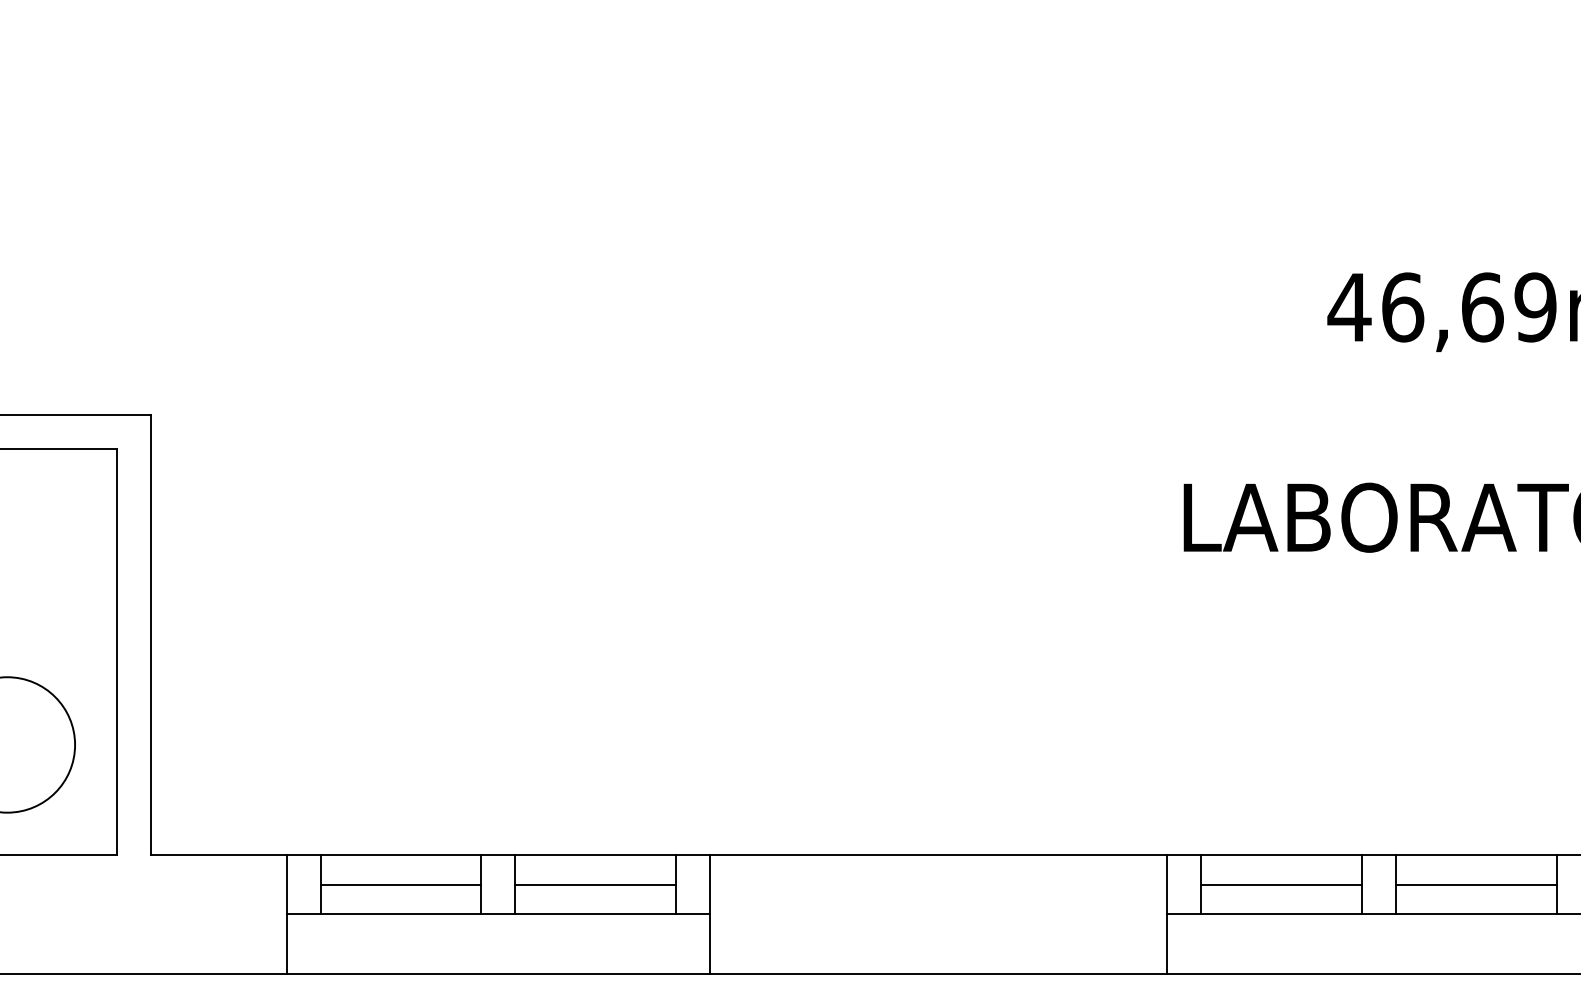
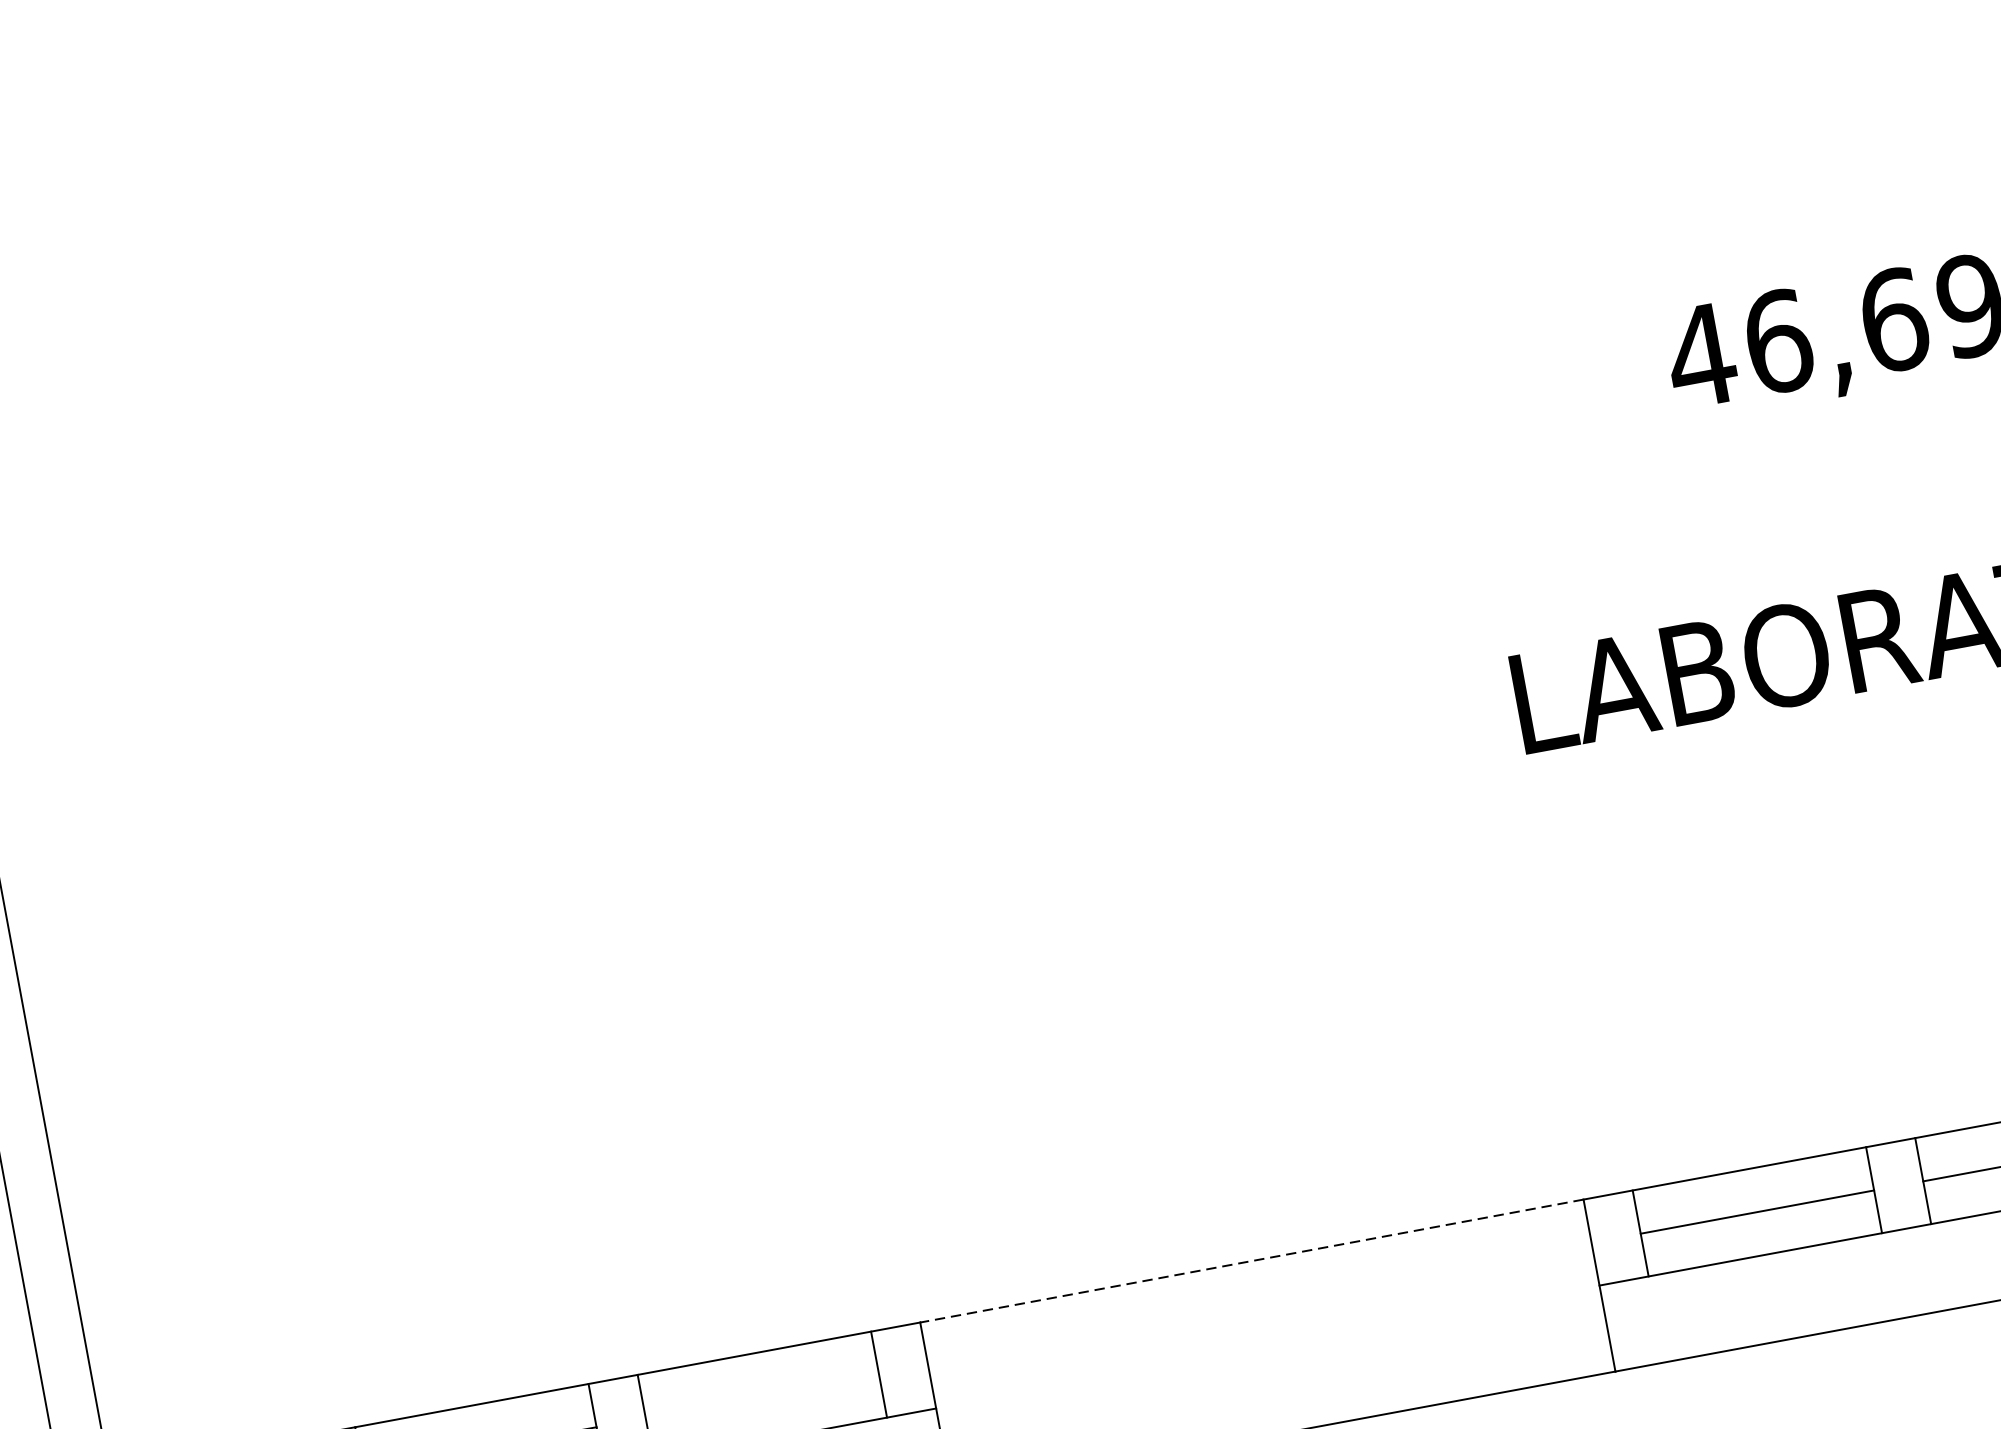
line: (938, 855) -> (1251, 1261), solid -> dashed
line: (595, 884) -> (762, 1396), removed

